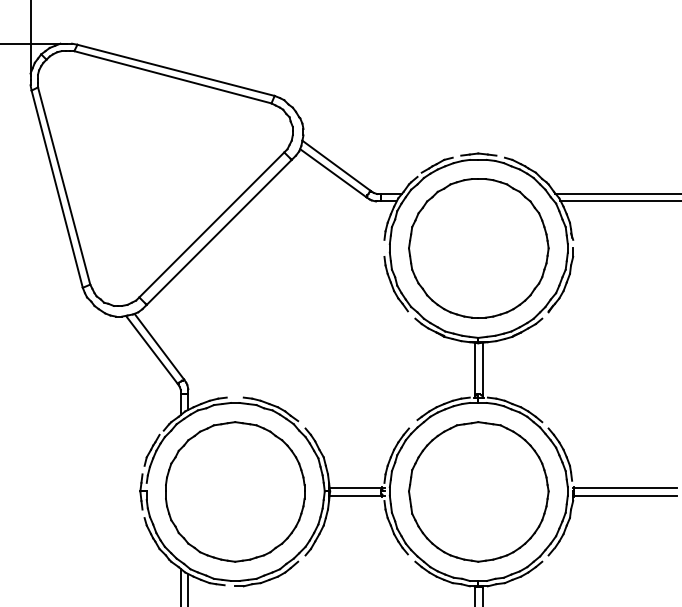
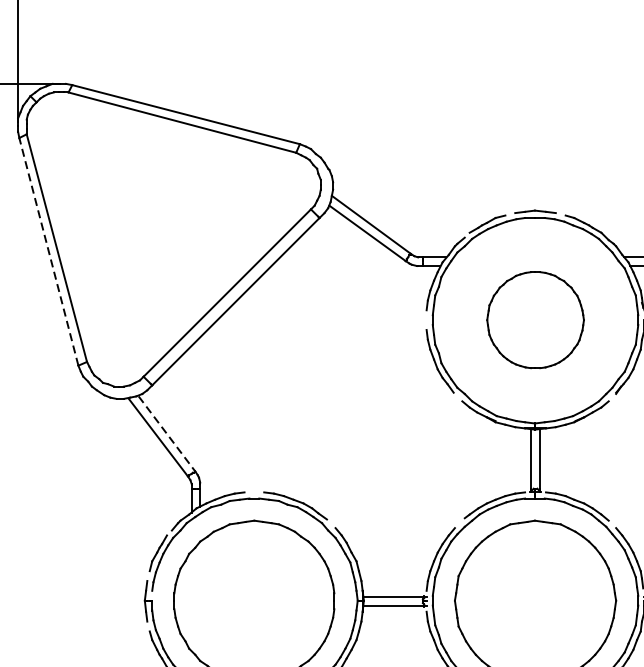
line: (57, 189) -> (49, 252), solid -> dashed
part: (478, 248) -> (535, 320), size x0.6
line: (159, 346) -> (166, 433), solid -> dashed

